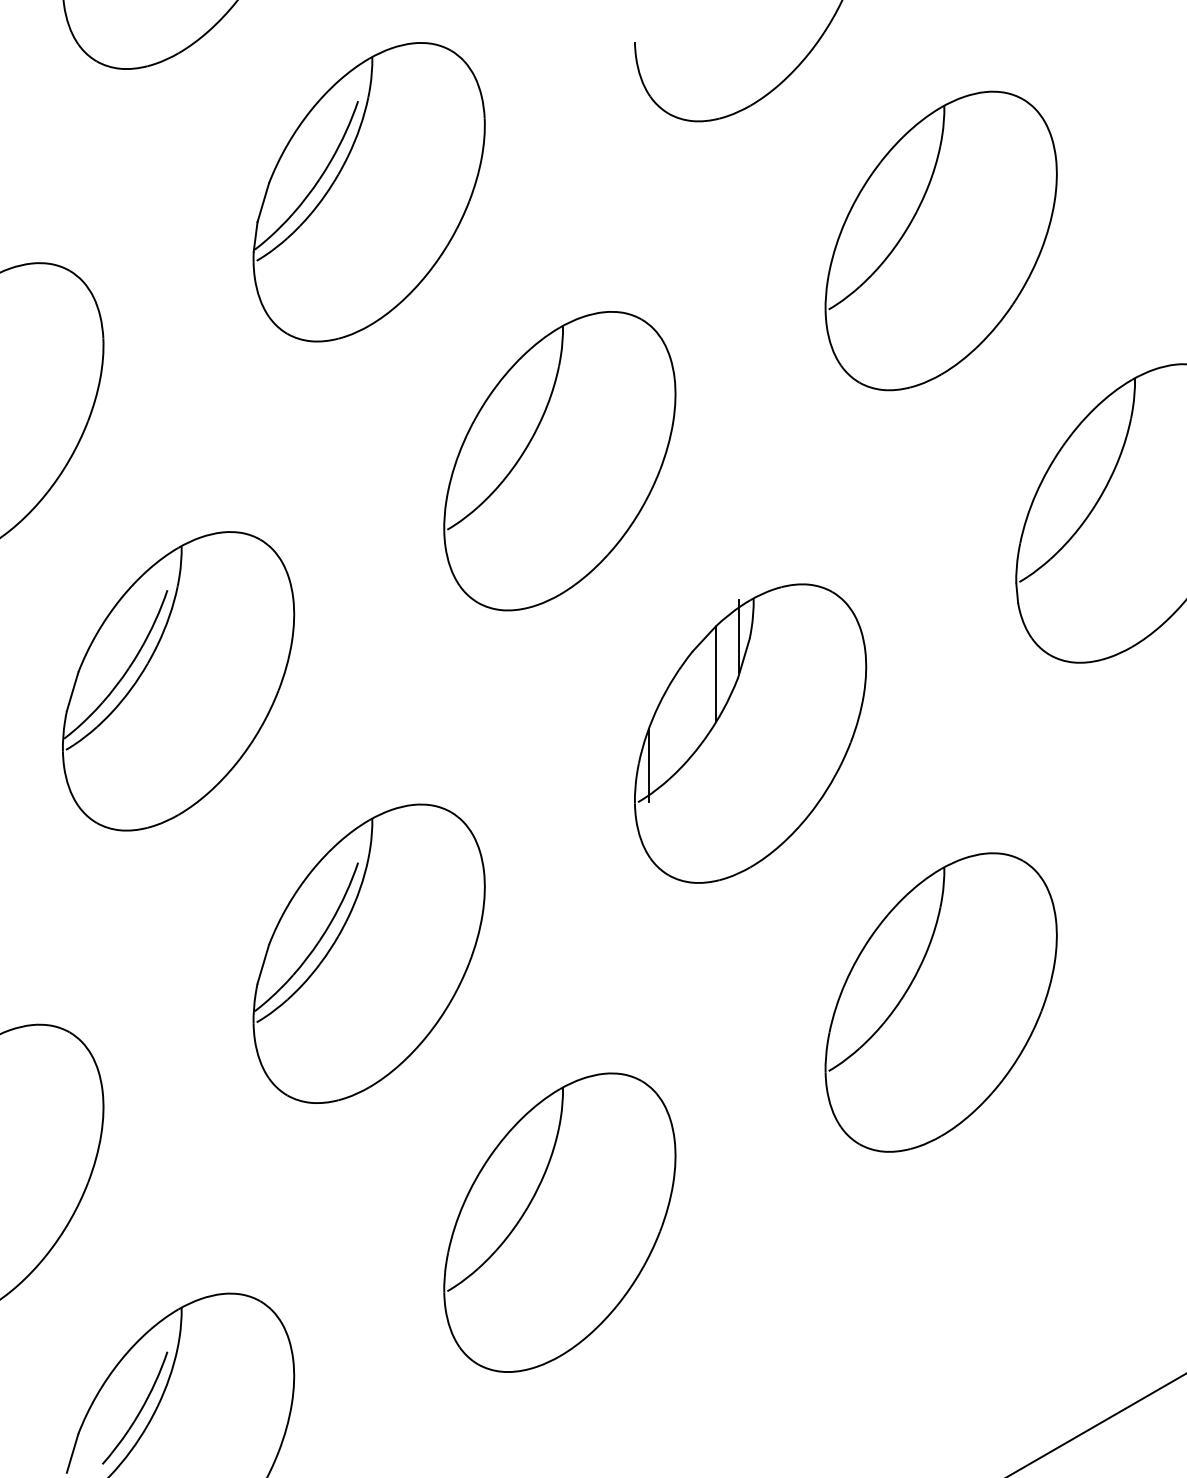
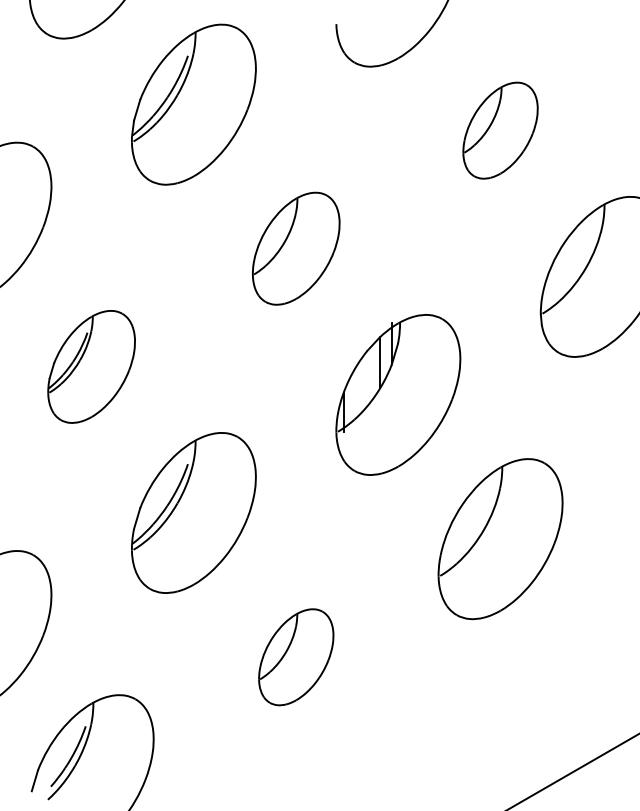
part: (941, 240) -> (500, 130), size x0.6
part: (560, 460) -> (296, 248), size x0.7
part: (178, 680) -> (91, 366), size x0.7
part: (560, 1223) -> (296, 657), size x0.6

